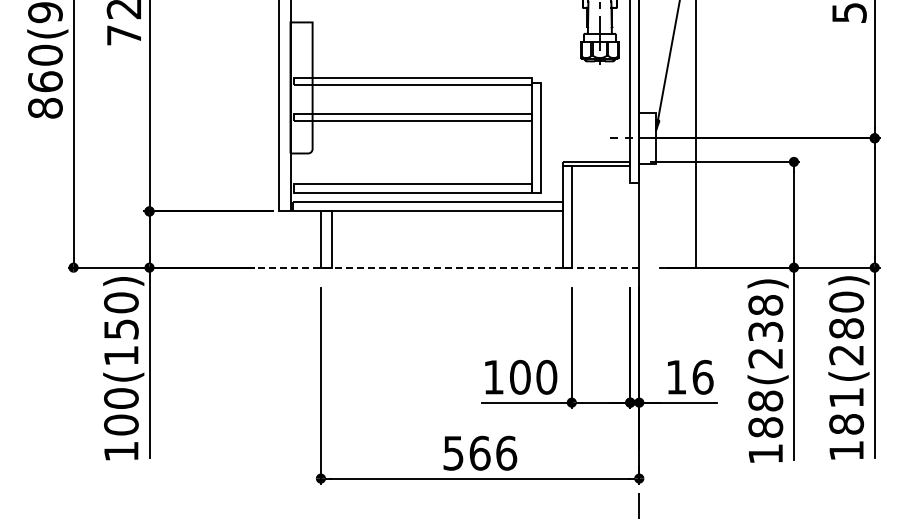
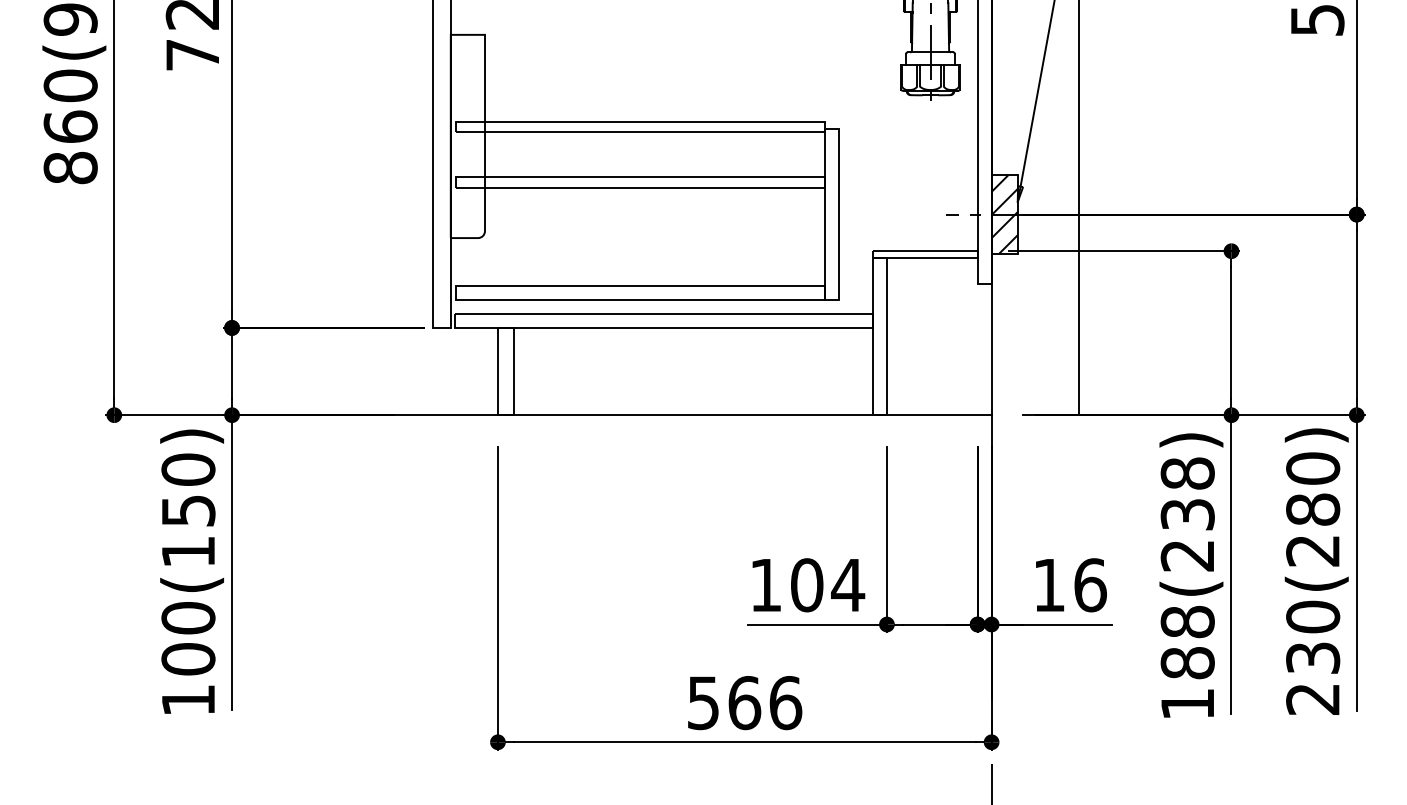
hatch: (647, 137) -> (1004, 213), added
line: (422, 267) -> (655, 414), dashed -> solid
text: (546, 376) -> (847, 583), 100 -> 104
text: (846, 423) -> (1312, 656), 181(280) -> 230(280)

